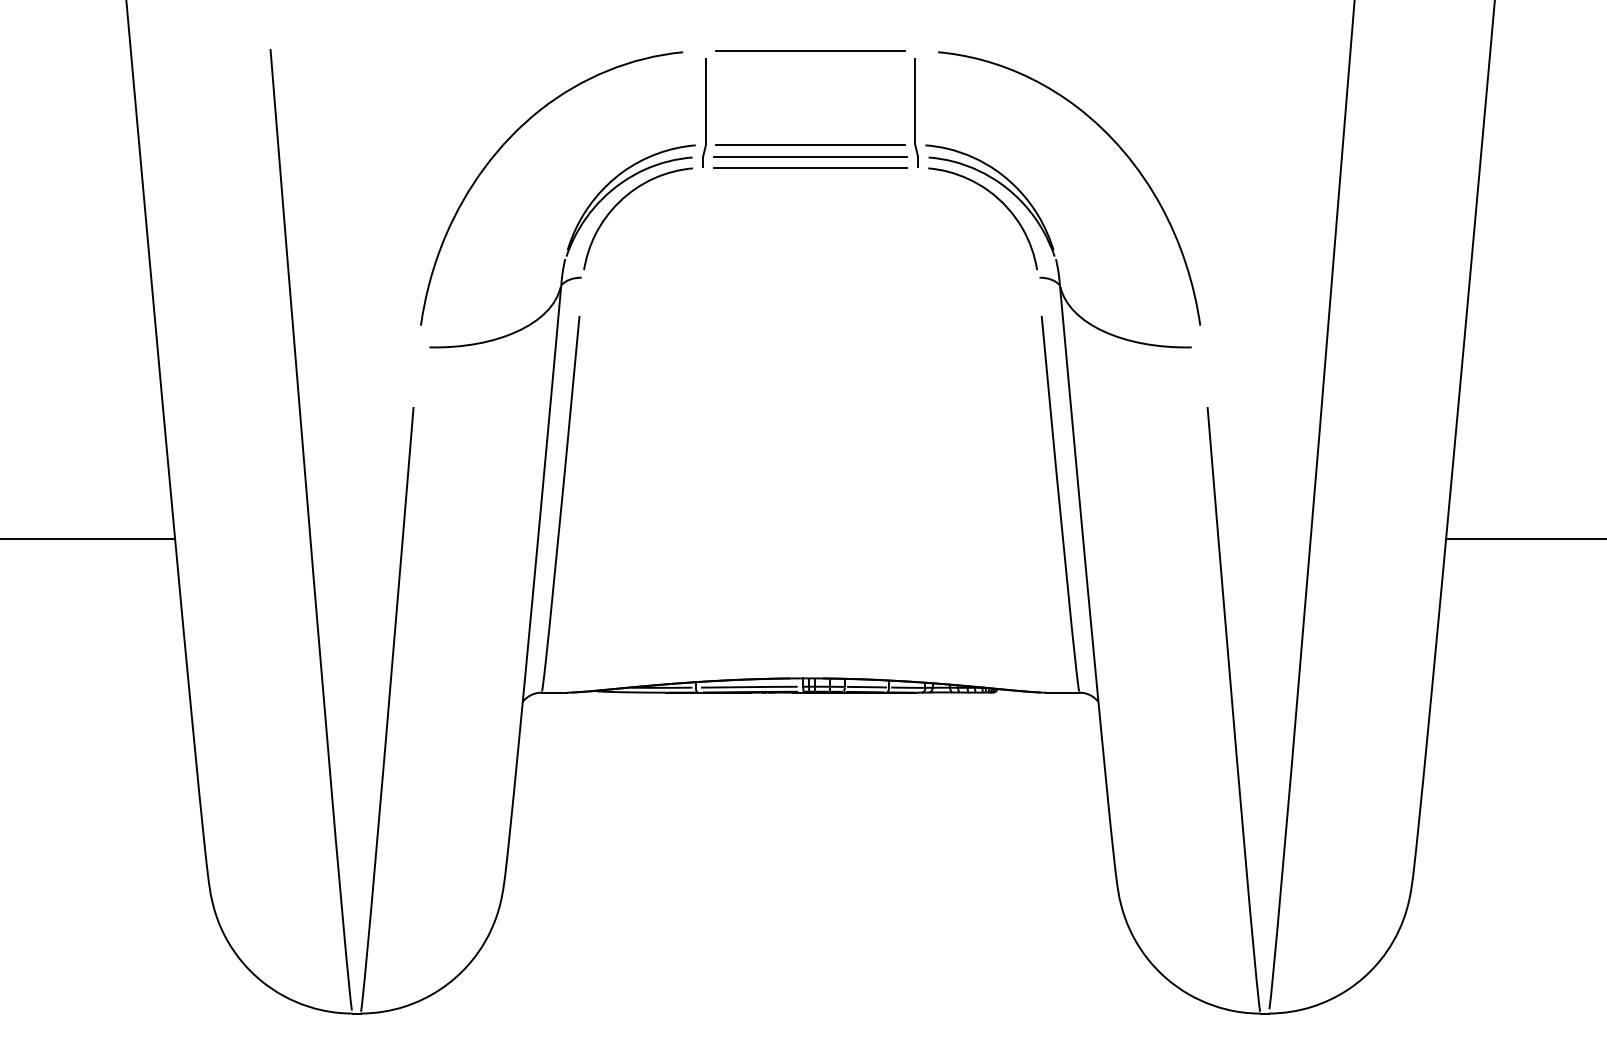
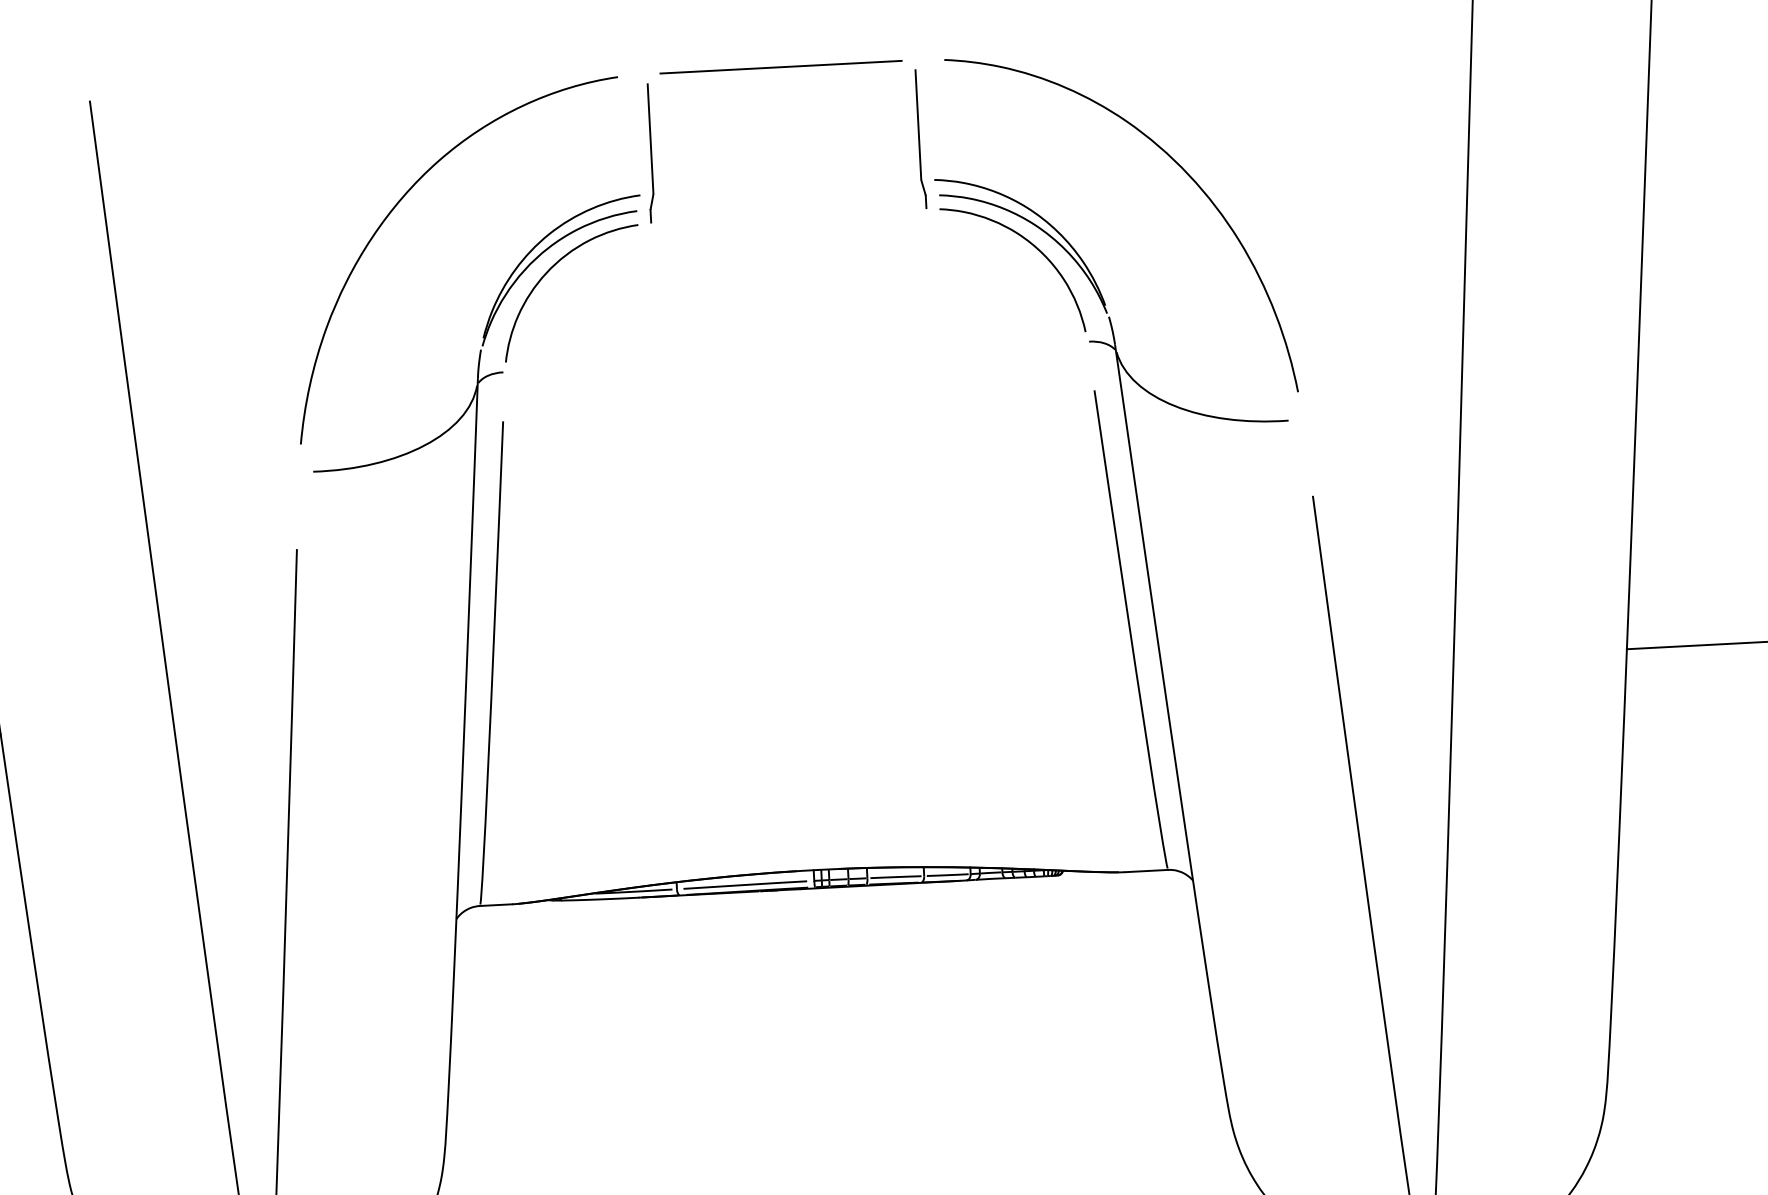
line: (810, 144) -> (787, 186), removed
line: (810, 157) -> (788, 203), removed
line: (810, 167) -> (788, 215), removed

